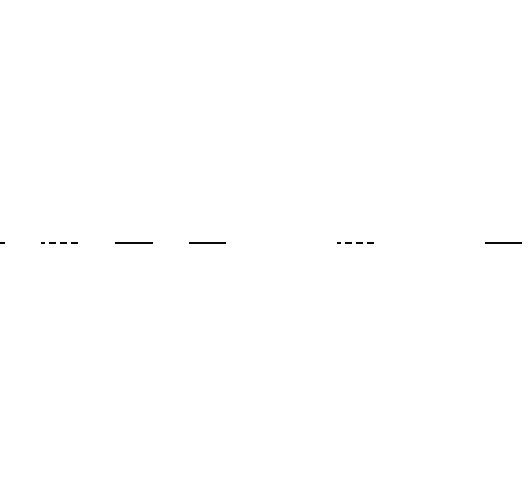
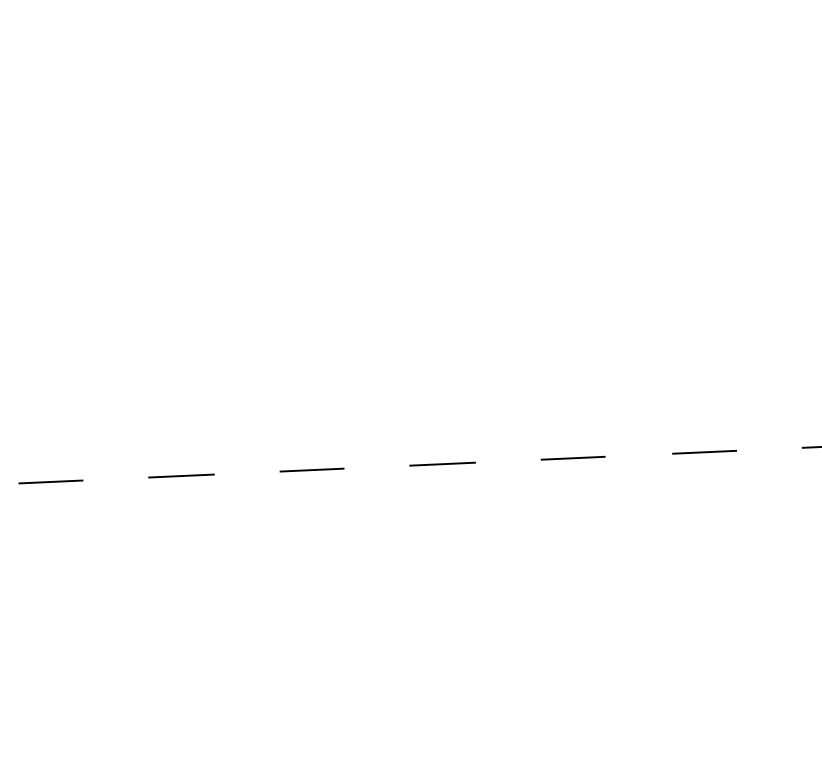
line: (59, 242) -> (50, 481), dashed -> solid
line: (281, 242) -> (442, 464), added
line: (355, 242) -> (572, 458), dashed -> solid
line: (430, 242) -> (705, 452), added

